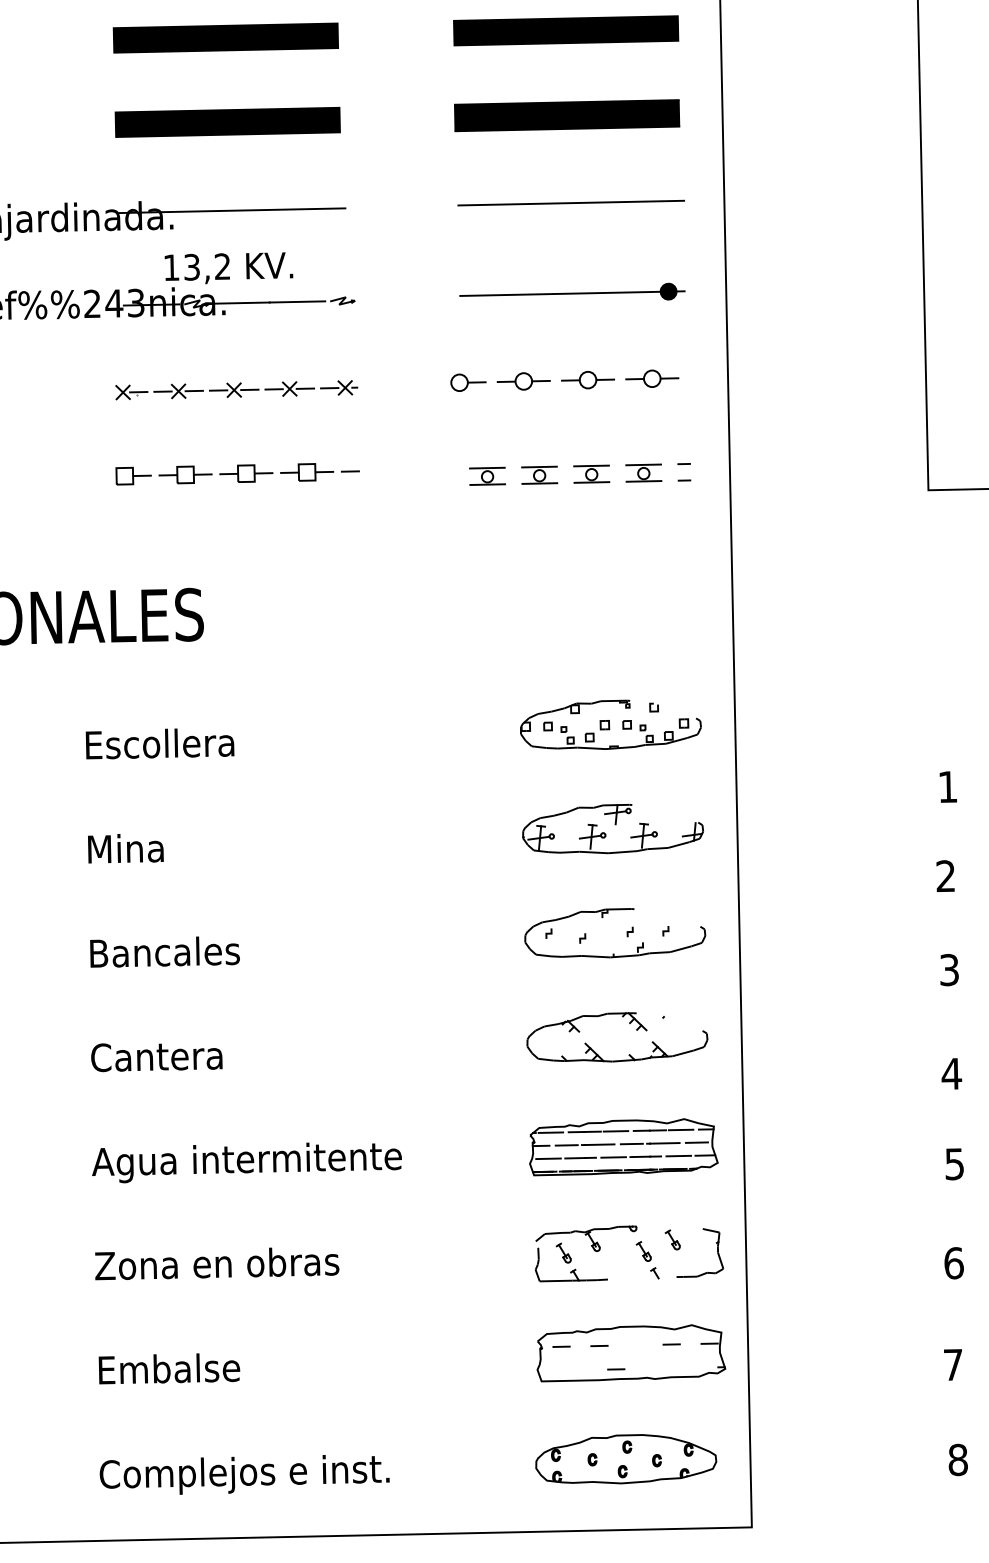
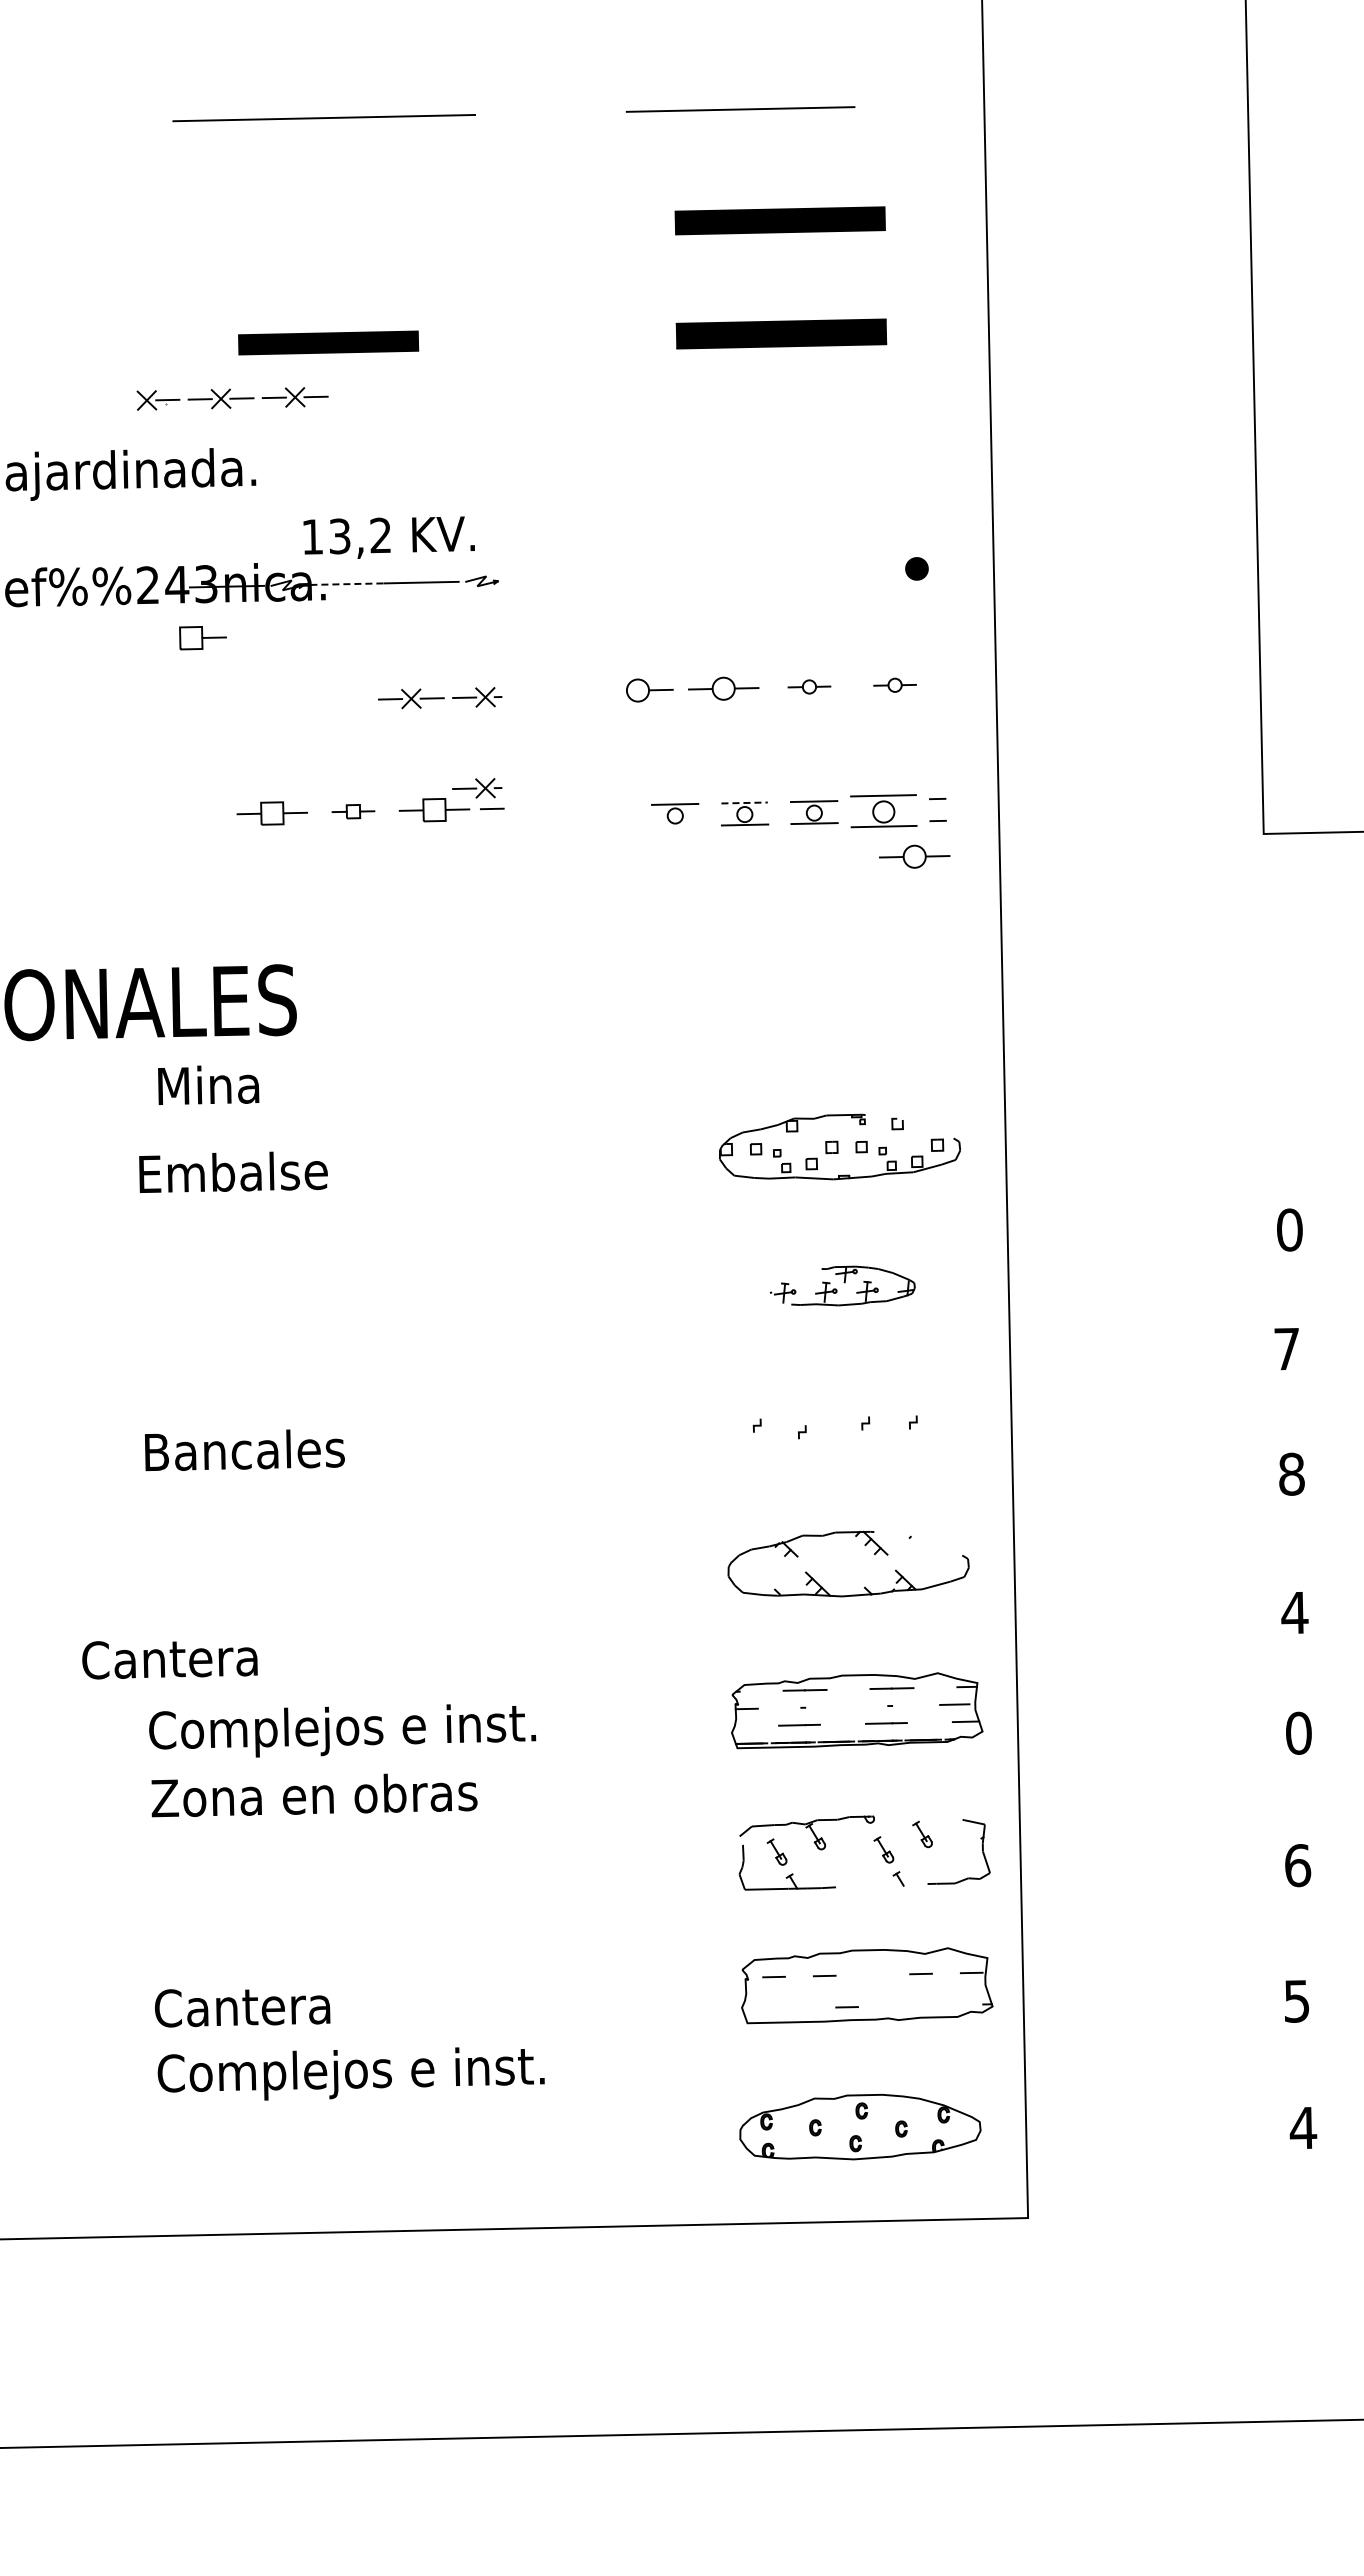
part: (566, 30) -> (780, 220), size x0.7
part: (226, 38) -> (326, 230), removed
part: (567, 115) -> (781, 333), size x0.7
part: (227, 122) -> (328, 342), size x0.6
line: (570, 202) -> (786, 450), removed
line: (232, 210) -> (334, 460), removed
text: (228, 268) -> (388, 537), moved
line: (572, 293) -> (788, 571), removed
line: (241, 303) -> (347, 584), solid -> dashed
part: (588, 379) -> (809, 686), size x0.6
part: (651, 379) -> (894, 685), size x0.6
part: (187, 391) -> (232, 398), moved
part: (339, 456) -> (477, 788), added
line: (540, 466) -> (745, 802), solid -> dashed
part: (643, 472) -> (883, 810), size x1.4
part: (246, 473) -> (353, 811), size x0.6
part: (133, 476) -> (202, 638), moved
line: (487, 483) -> (675, 825), removed
part: (666, 507) -> (914, 856), added
text: (169, 743) -> (251, 1171), Escollera -> Embalse
text: (947, 786) -> (1289, 1229), 1 -> 0
part: (612, 828) -> (842, 1285), size x0.6
text: (125, 848) -> (208, 1084), moved
text: (945, 875) -> (1286, 1348), 2 -> 7
part: (603, 917) -> (829, 1404), removed
text: (949, 969) -> (1291, 1473), 3 -> 8
text: (156, 1057) -> (169, 1660), moved
line: (681, 1129) -> (933, 1687), removed
line: (615, 1131) -> (846, 1689), removed
line: (550, 1132) -> (759, 1691), removed
line: (664, 1143) -> (911, 1705), removed
line: (566, 1144) -> (780, 1707), removed
line: (599, 1144) -> (824, 1706), removed
line: (631, 1144) -> (867, 1706), removed
line: (678, 1156) -> (930, 1722), removed
line: (613, 1157) -> (843, 1724), removed
line: (548, 1158) -> (756, 1725), removed
text: (247, 1162) -> (354, 1731), Agua intermitente -> Complejos e inst.
text: (954, 1163) -> (1298, 1732), 5 -> 0
text: (217, 1263) -> (314, 1795), moved
text: (953, 1365) -> (1296, 2001), 7 -> 5
text: (168, 1368) -> (249, 2006), Embalse -> Cantera
text: (958, 1459) -> (1303, 2127), 8 -> 4
text: (244, 1474) -> (350, 2073), moved

